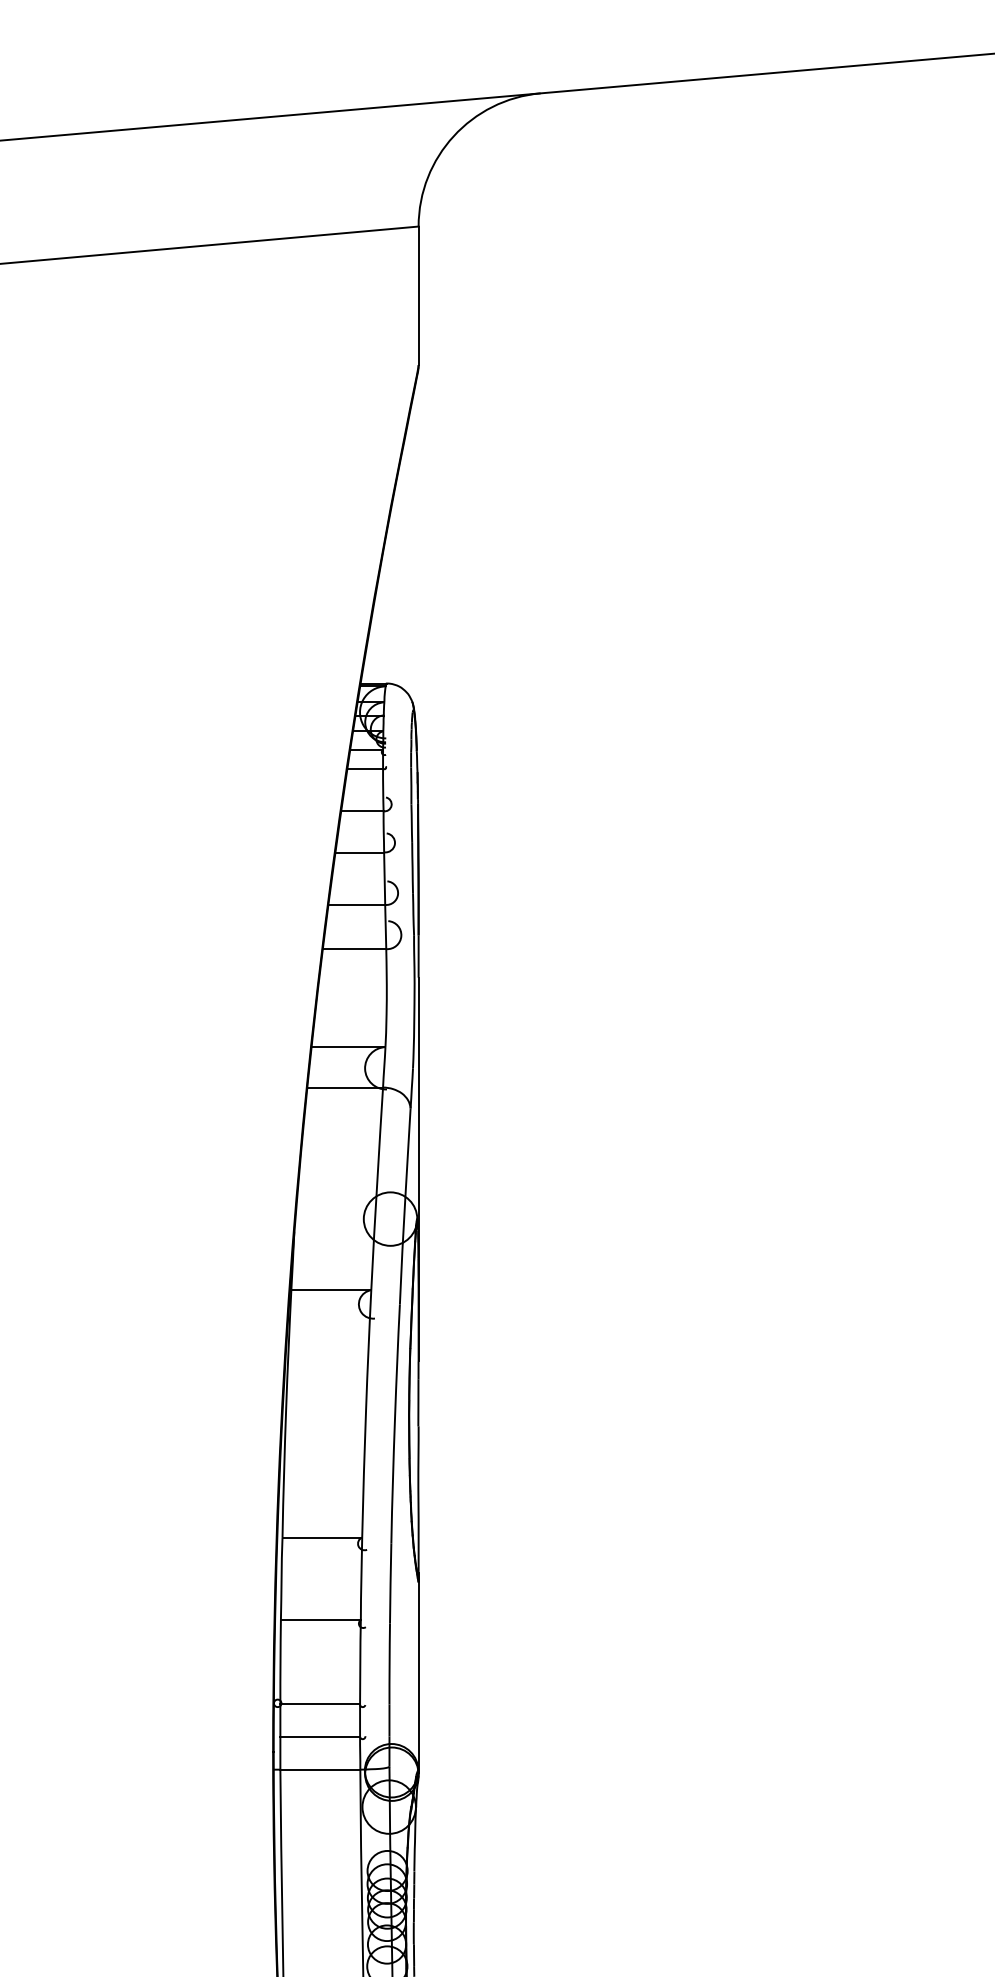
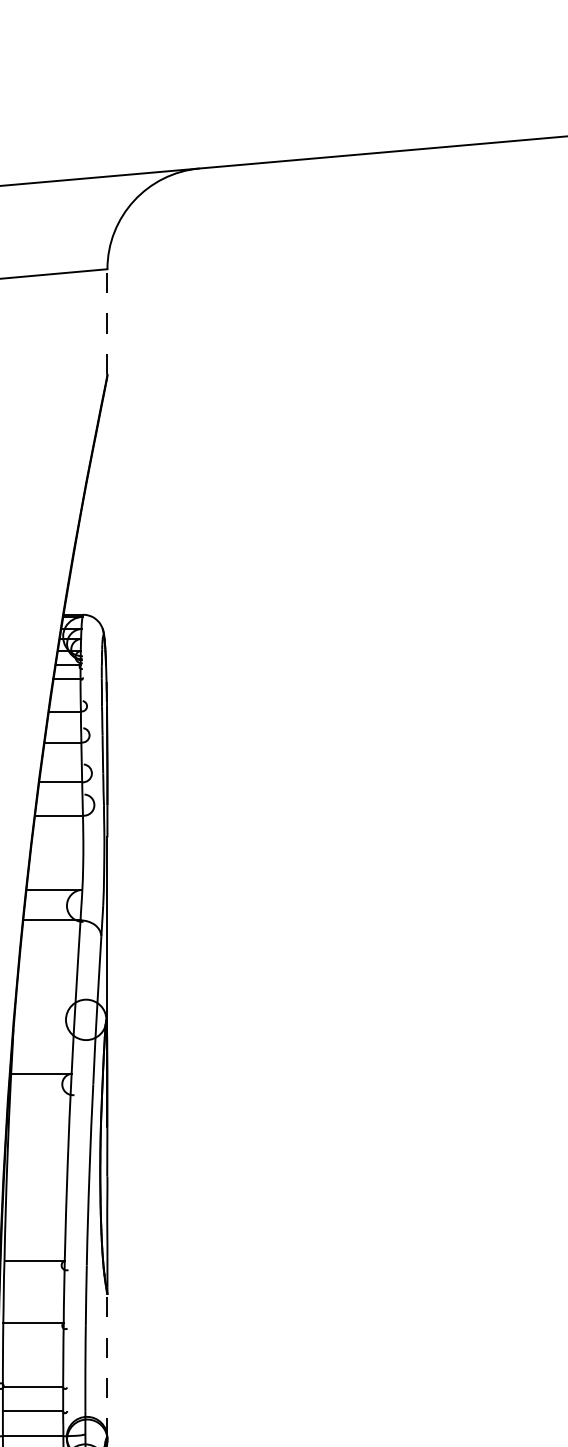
line: (418, 295) -> (107, 321), solid -> dashed
line: (418, 1672) -> (107, 1362), solid -> dashed

